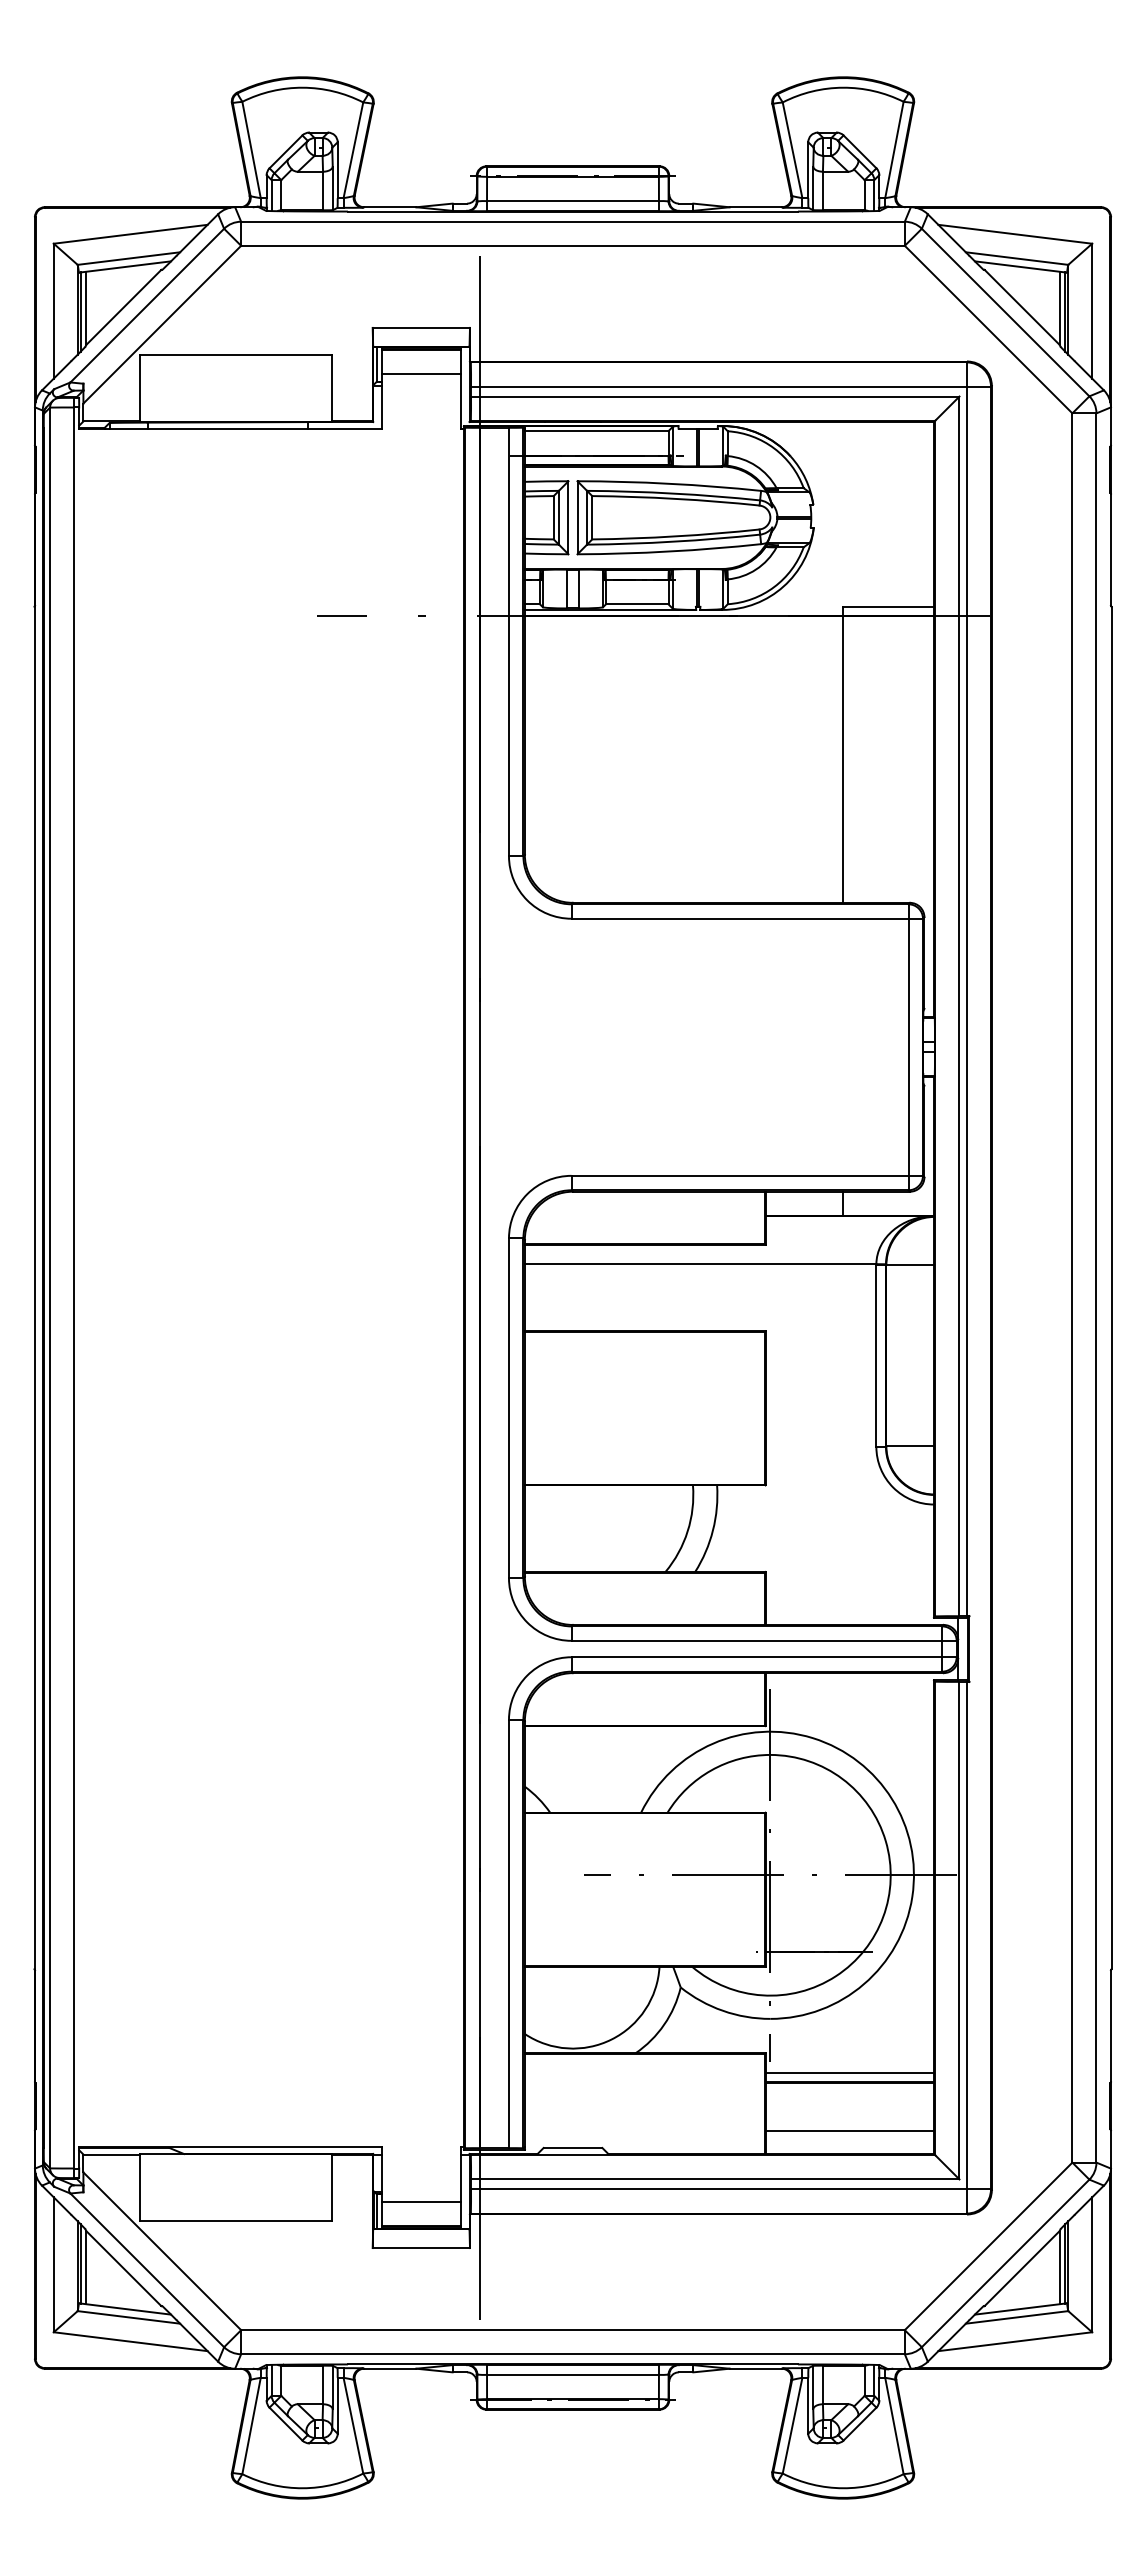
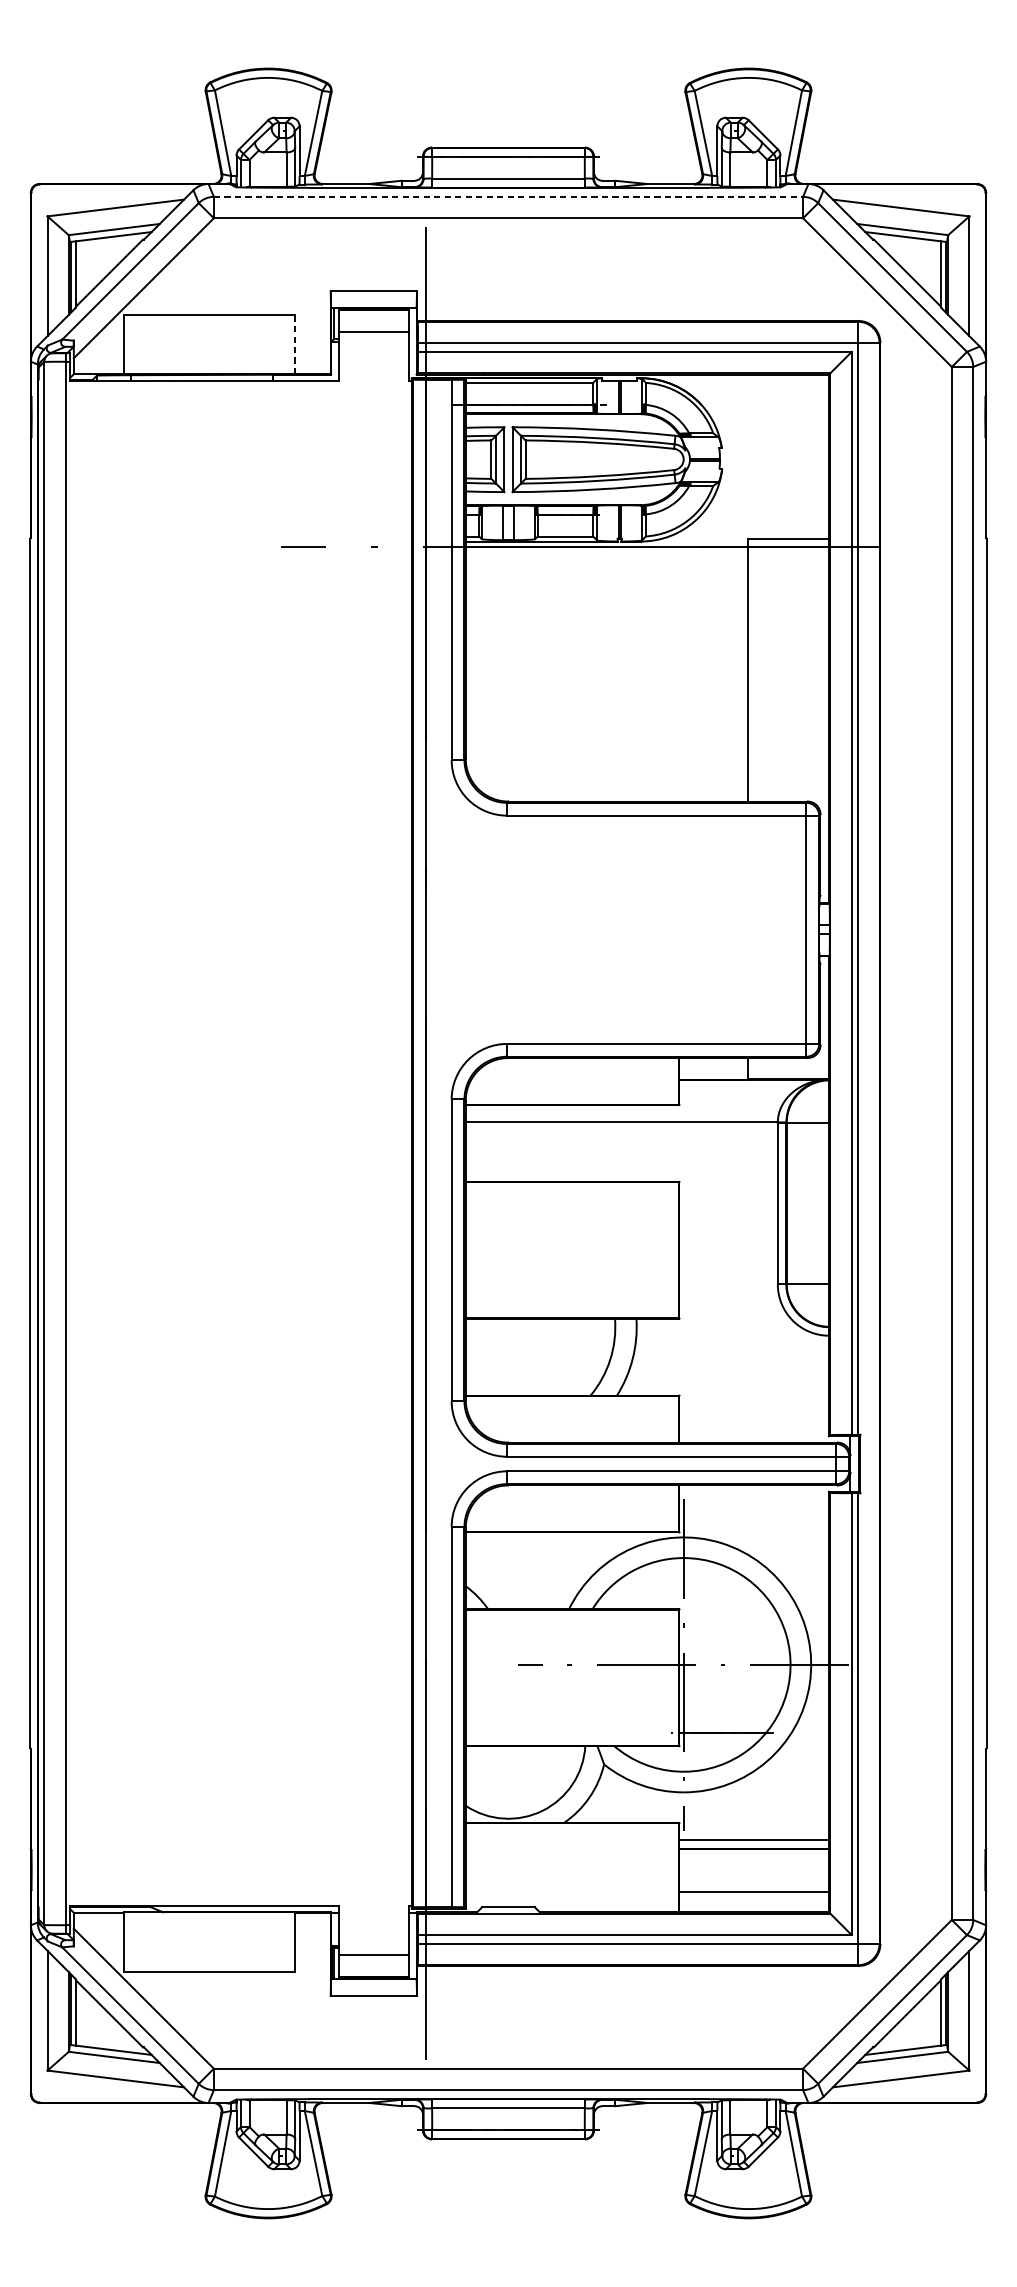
line: (572, 221) -> (508, 196), solid -> dashed
line: (332, 387) -> (294, 344), solid -> dashed

